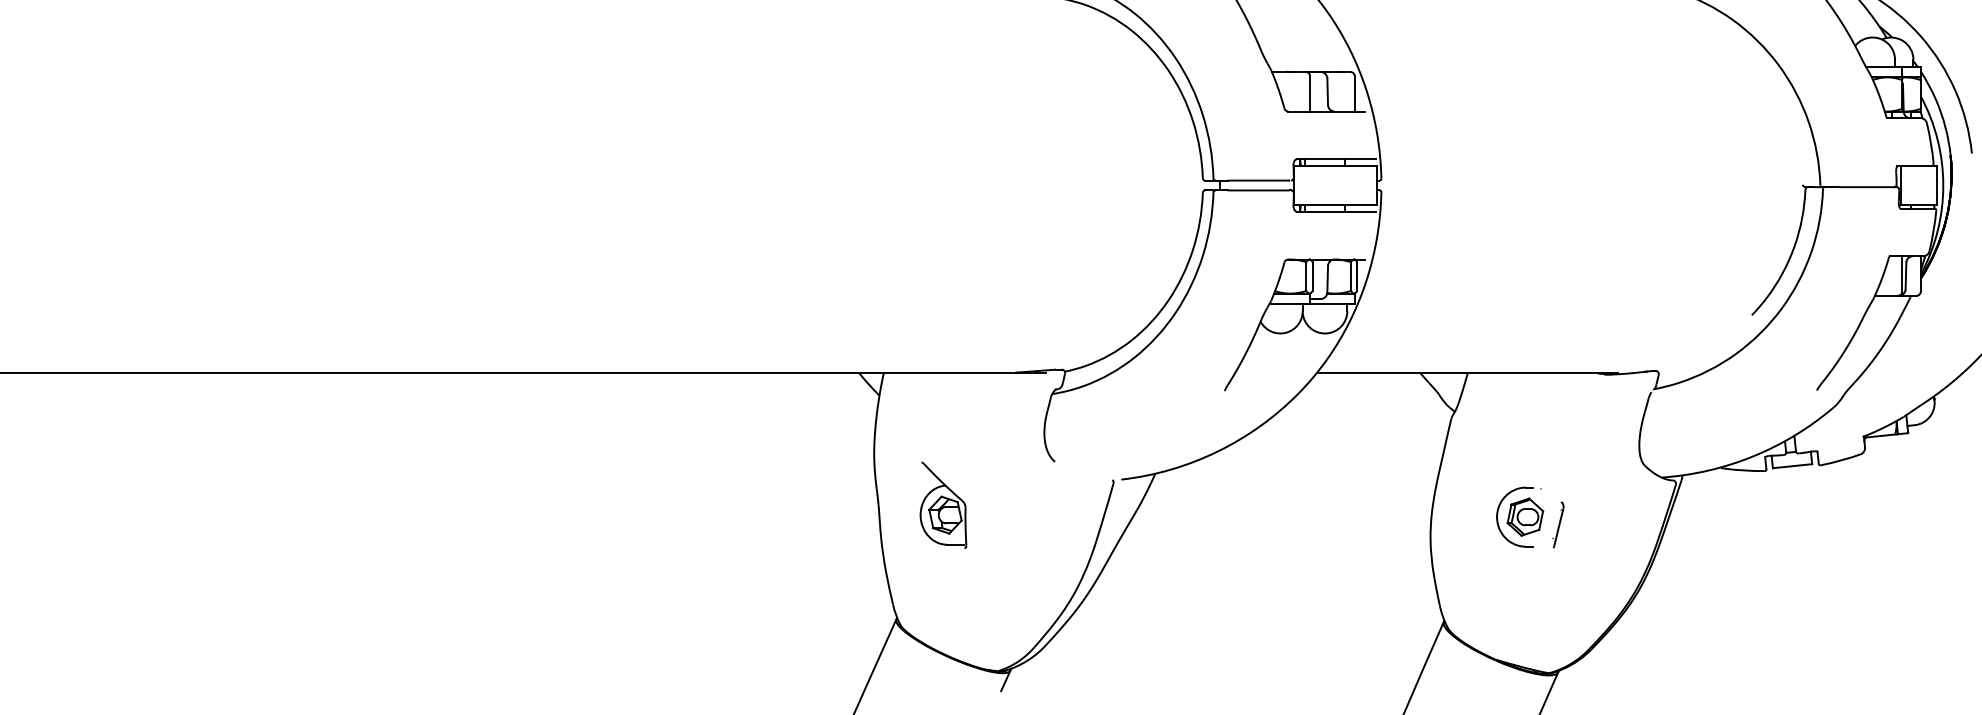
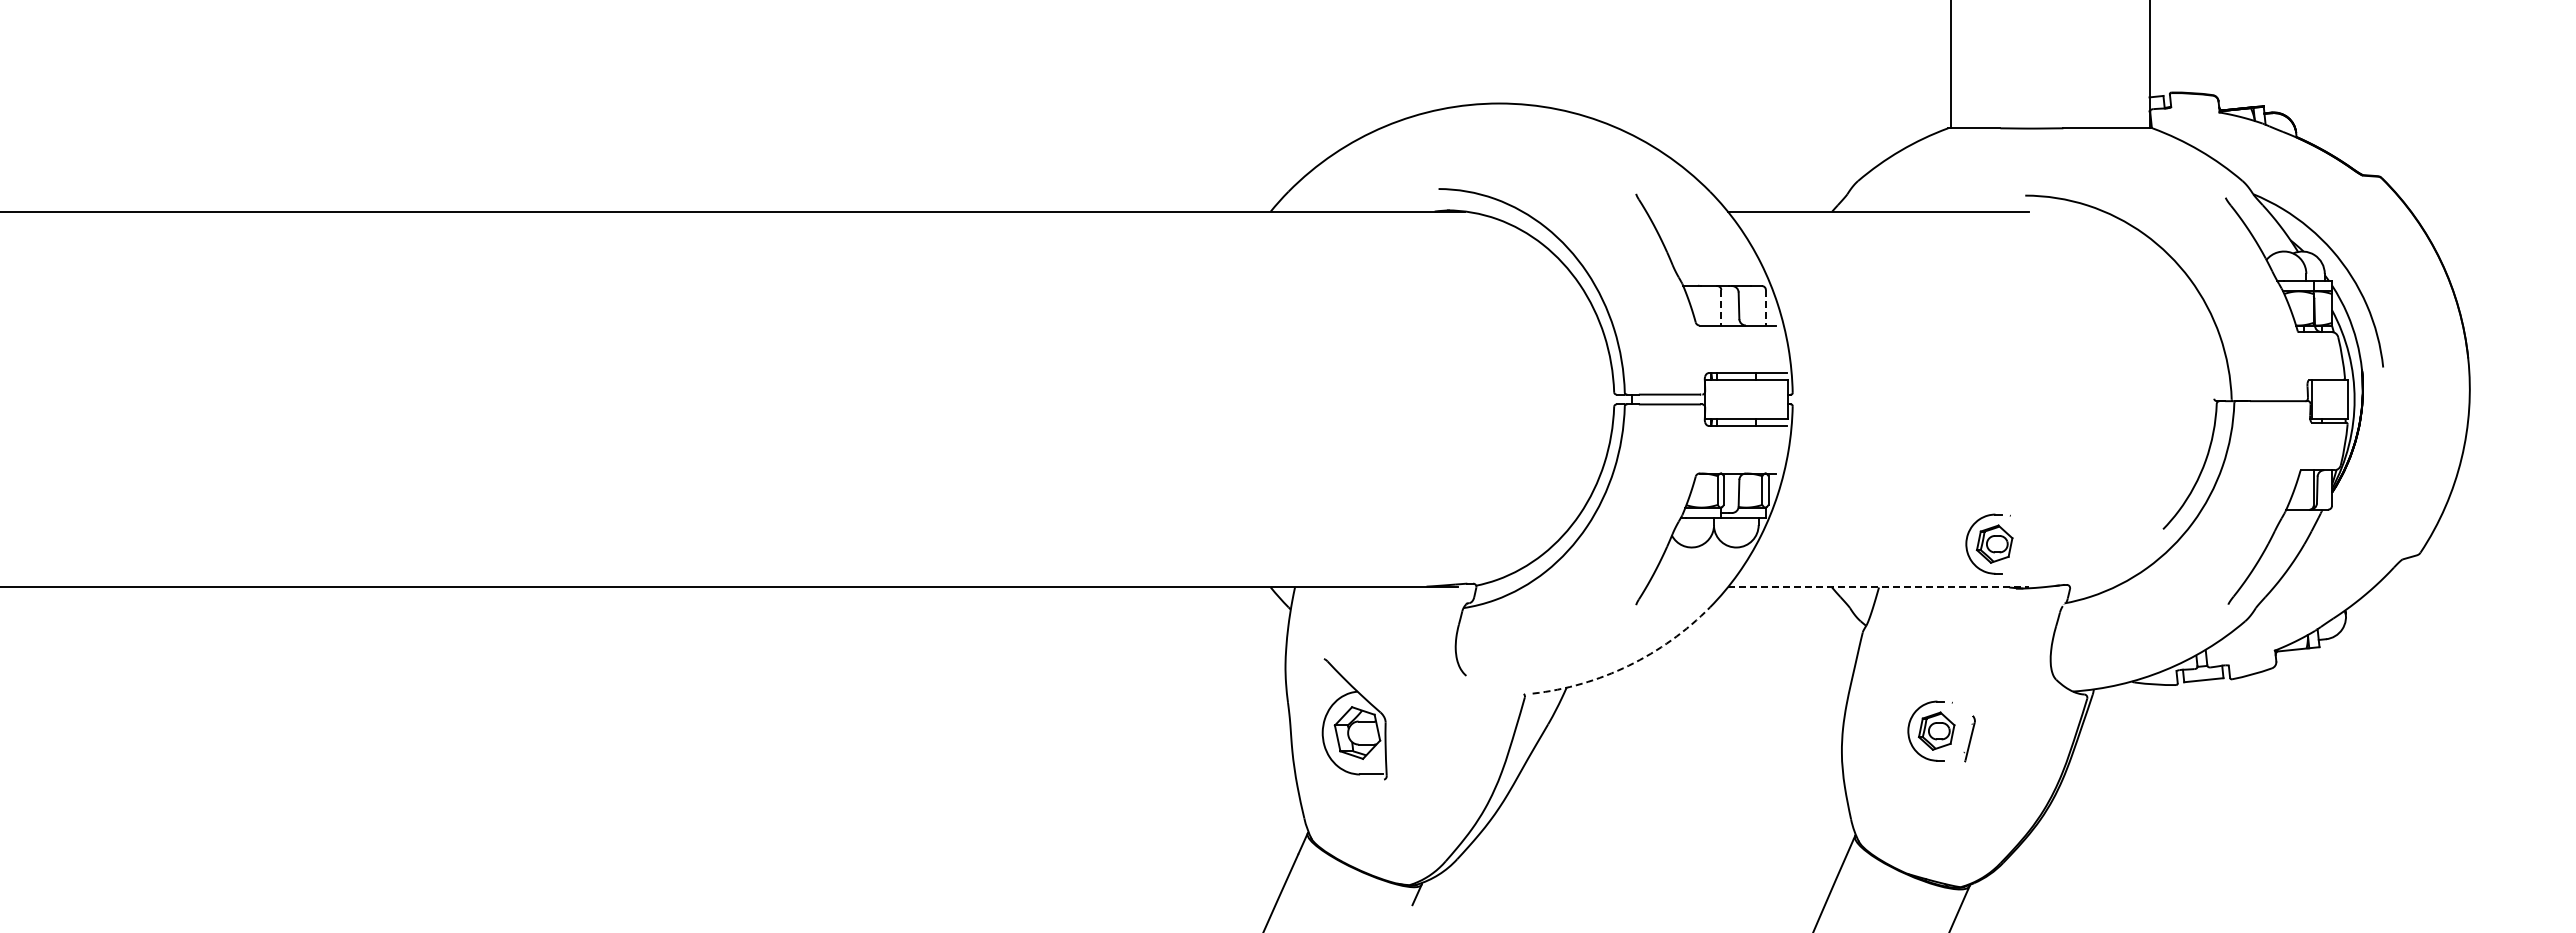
line: (1310, 93) -> (1721, 307), solid -> dashed
line: (1354, 93) -> (1765, 307), solid -> dashed
part: (1578, 329) -> (1989, 543), added
line: (1467, 373) -> (1878, 587), solid -> dashed
arc: (1217, 451) -> (1628, 665), solid -> dashed
part: (943, 505) -> (1354, 719), size x1.4

